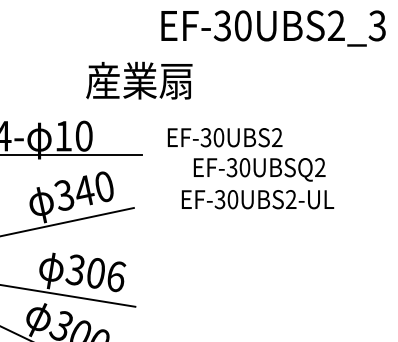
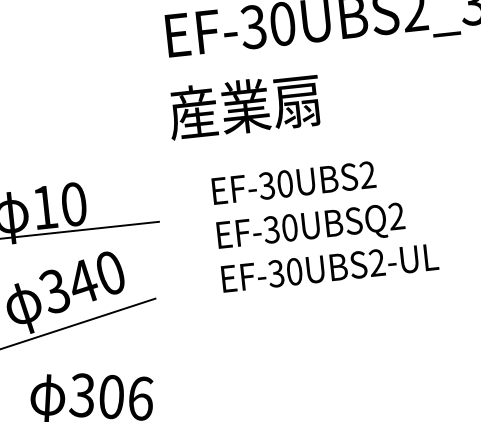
text: (139, 80) -> (244, 106), moved
text: (224, 137) -> (293, 182), moved
text: (259, 169) -> (310, 228), moved

